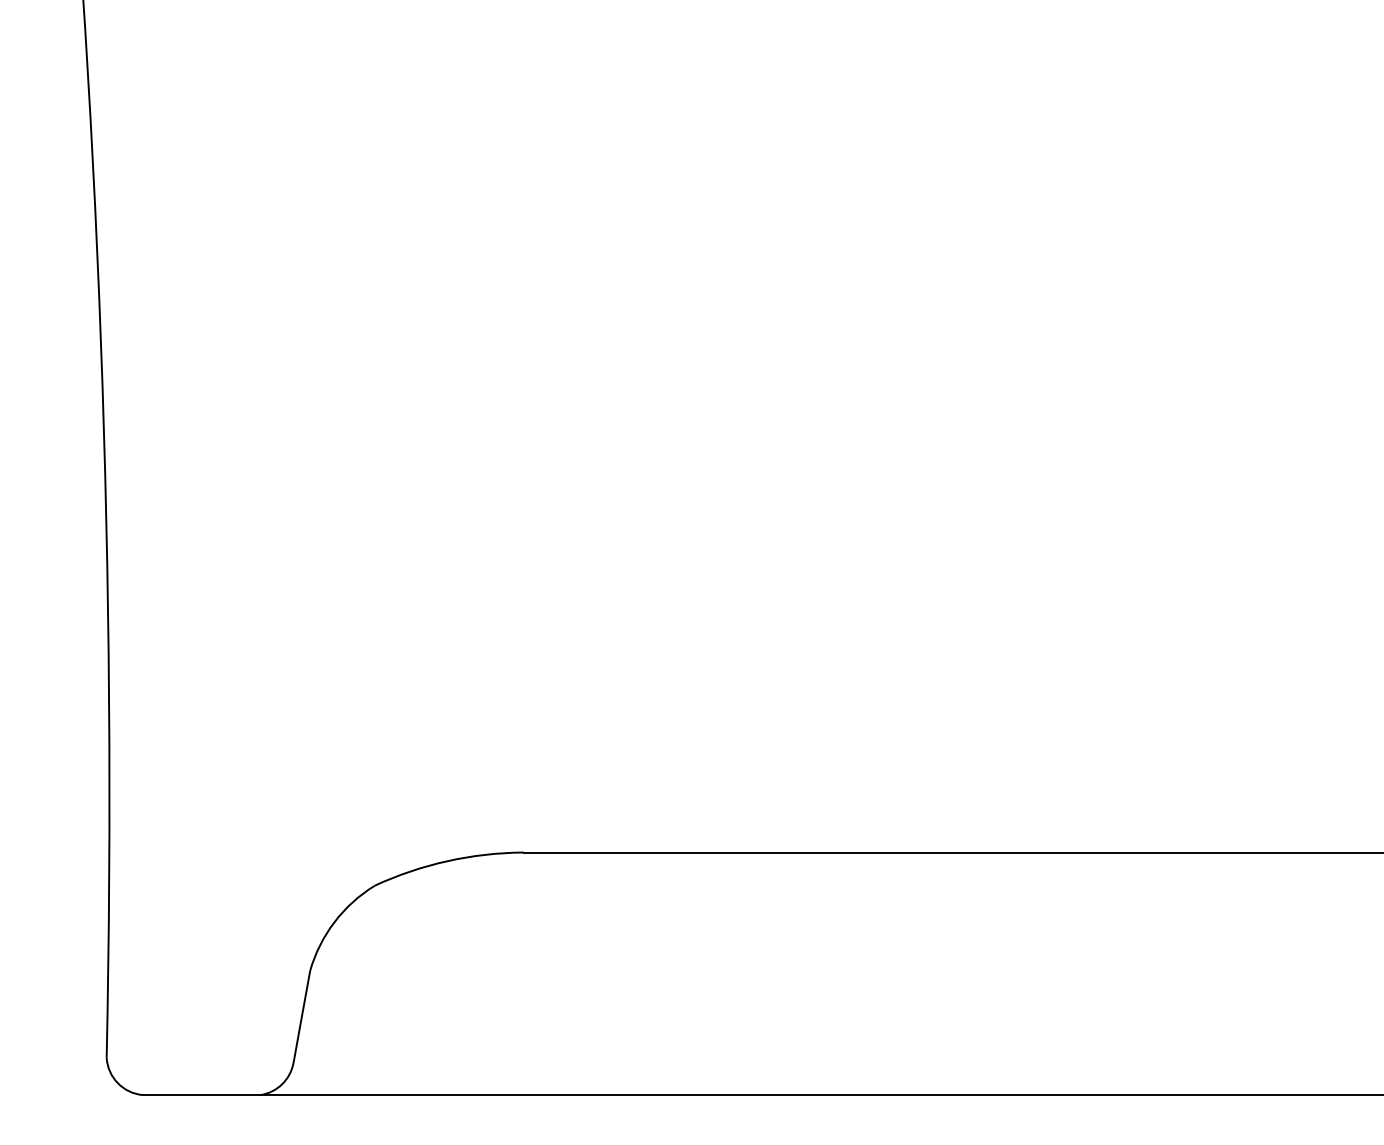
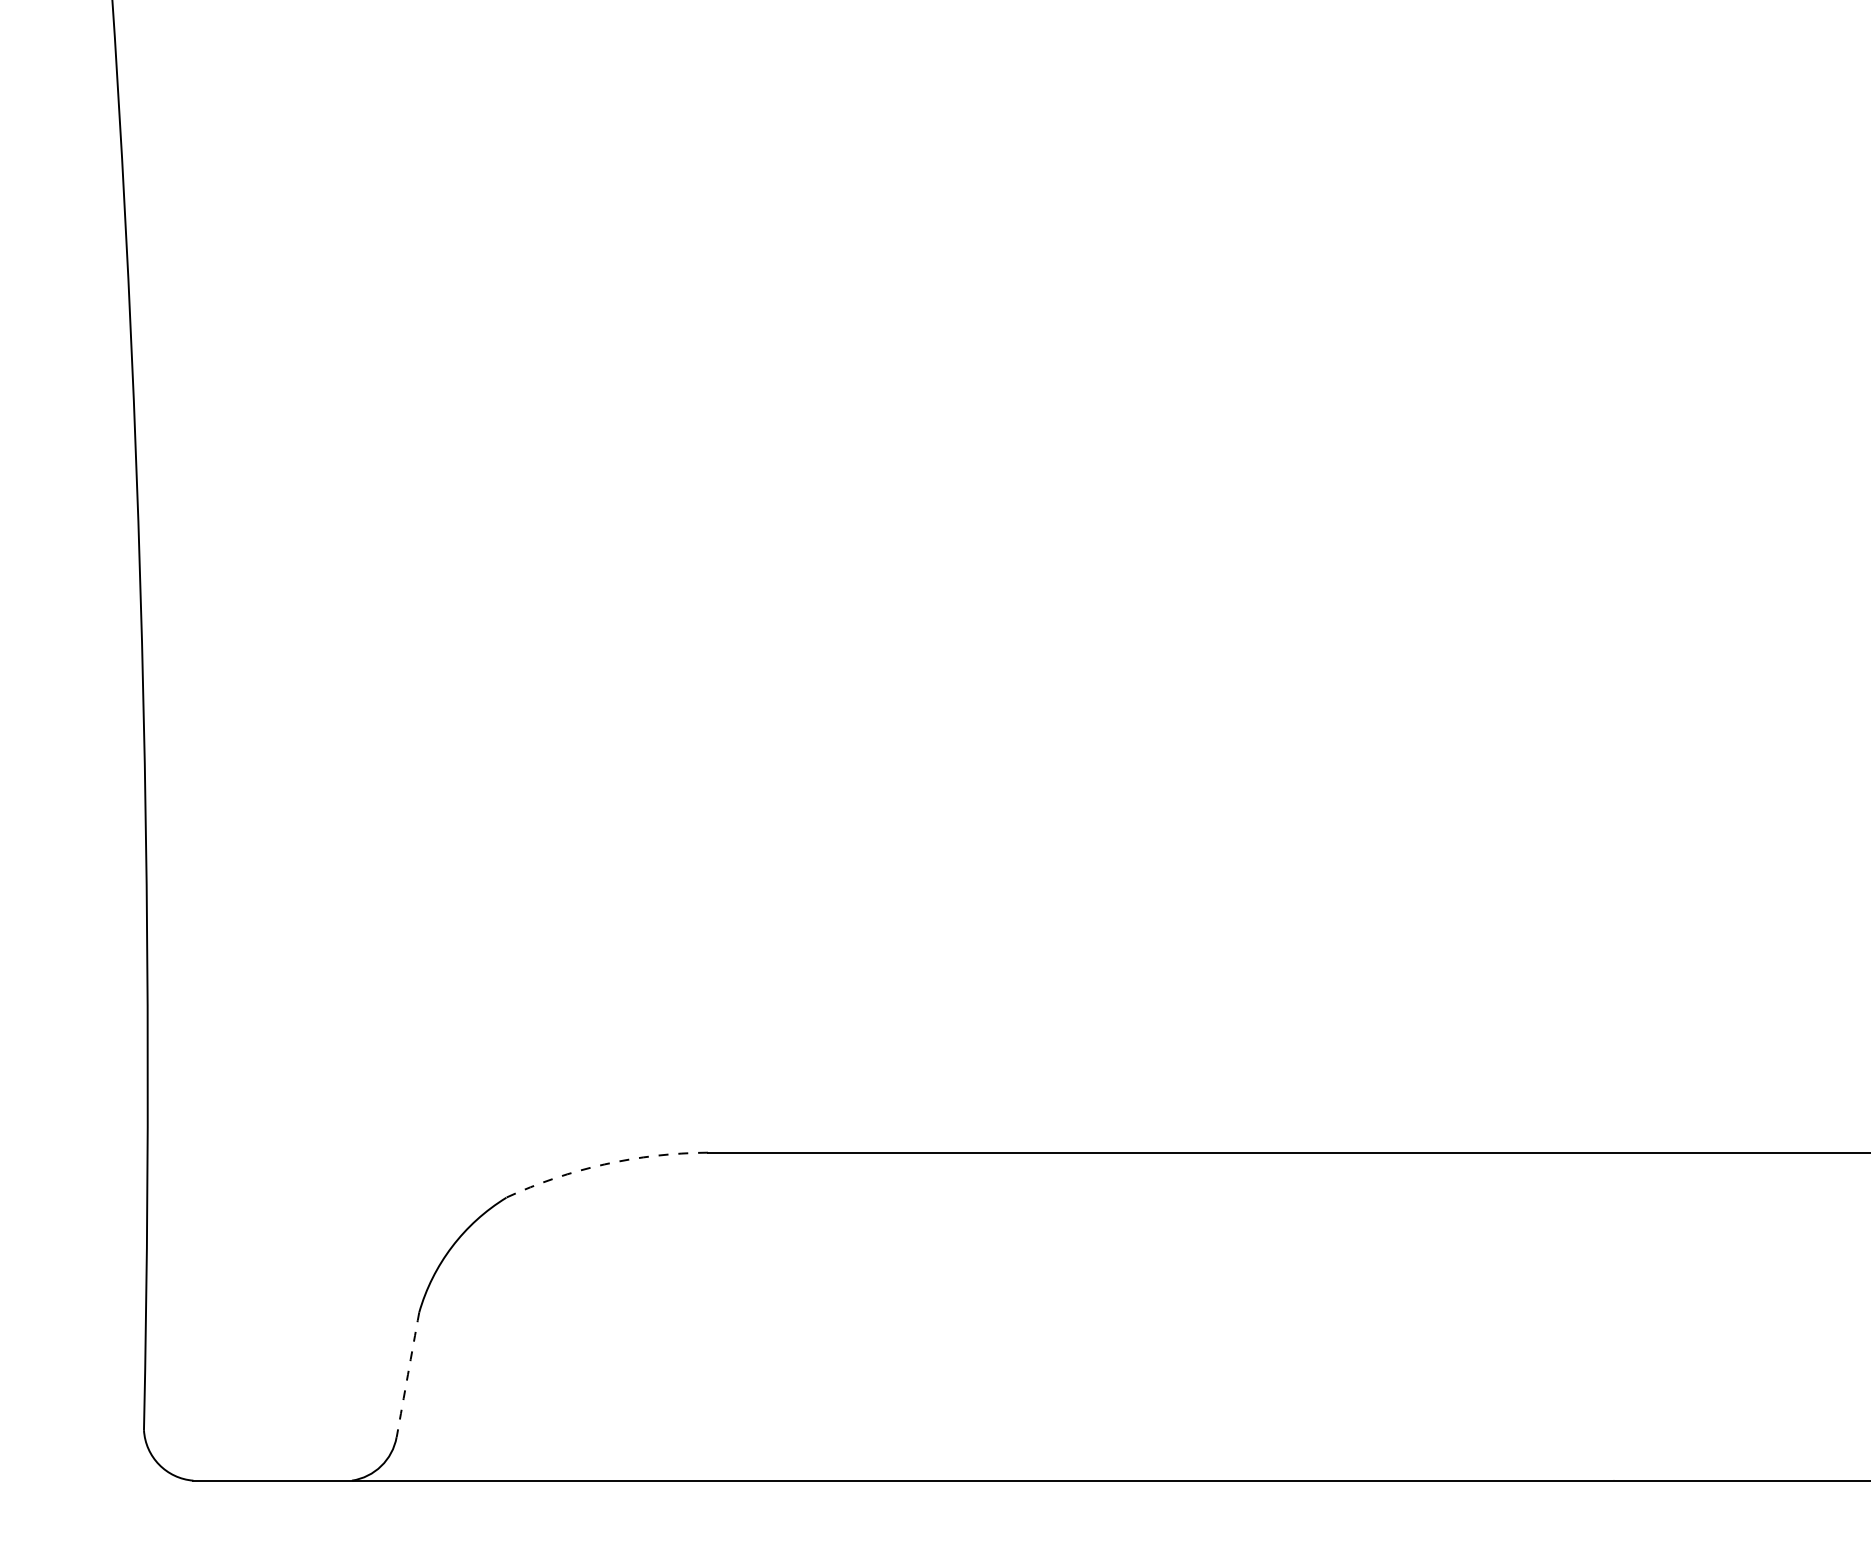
arc: (447, 861) -> (604, 1164), solid -> dashed
arc: (301, 1016) -> (407, 1374), solid -> dashed

